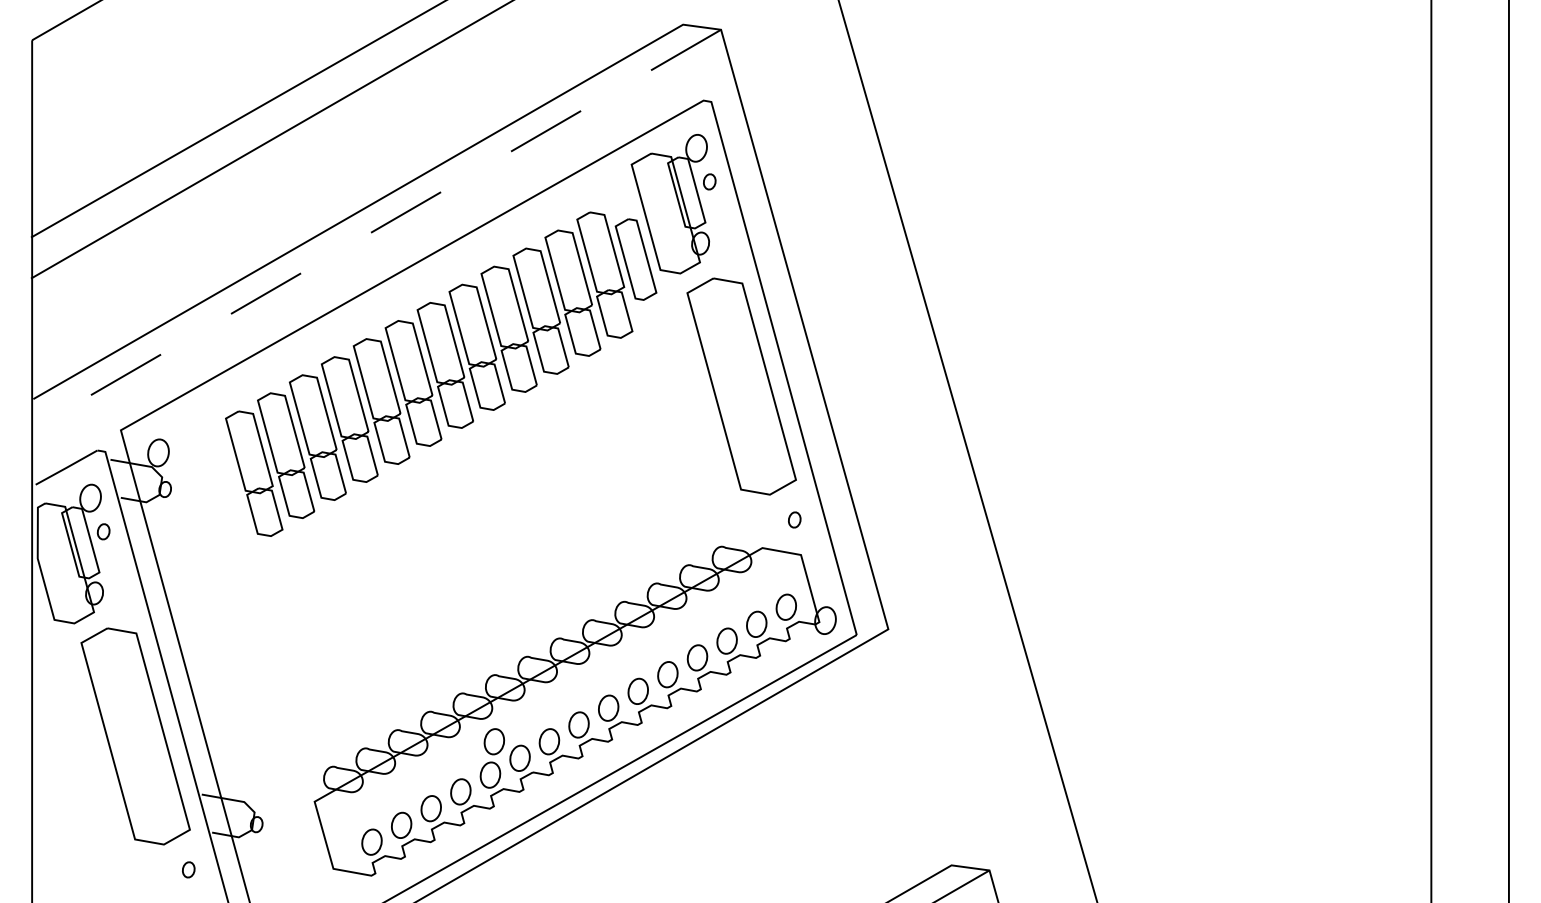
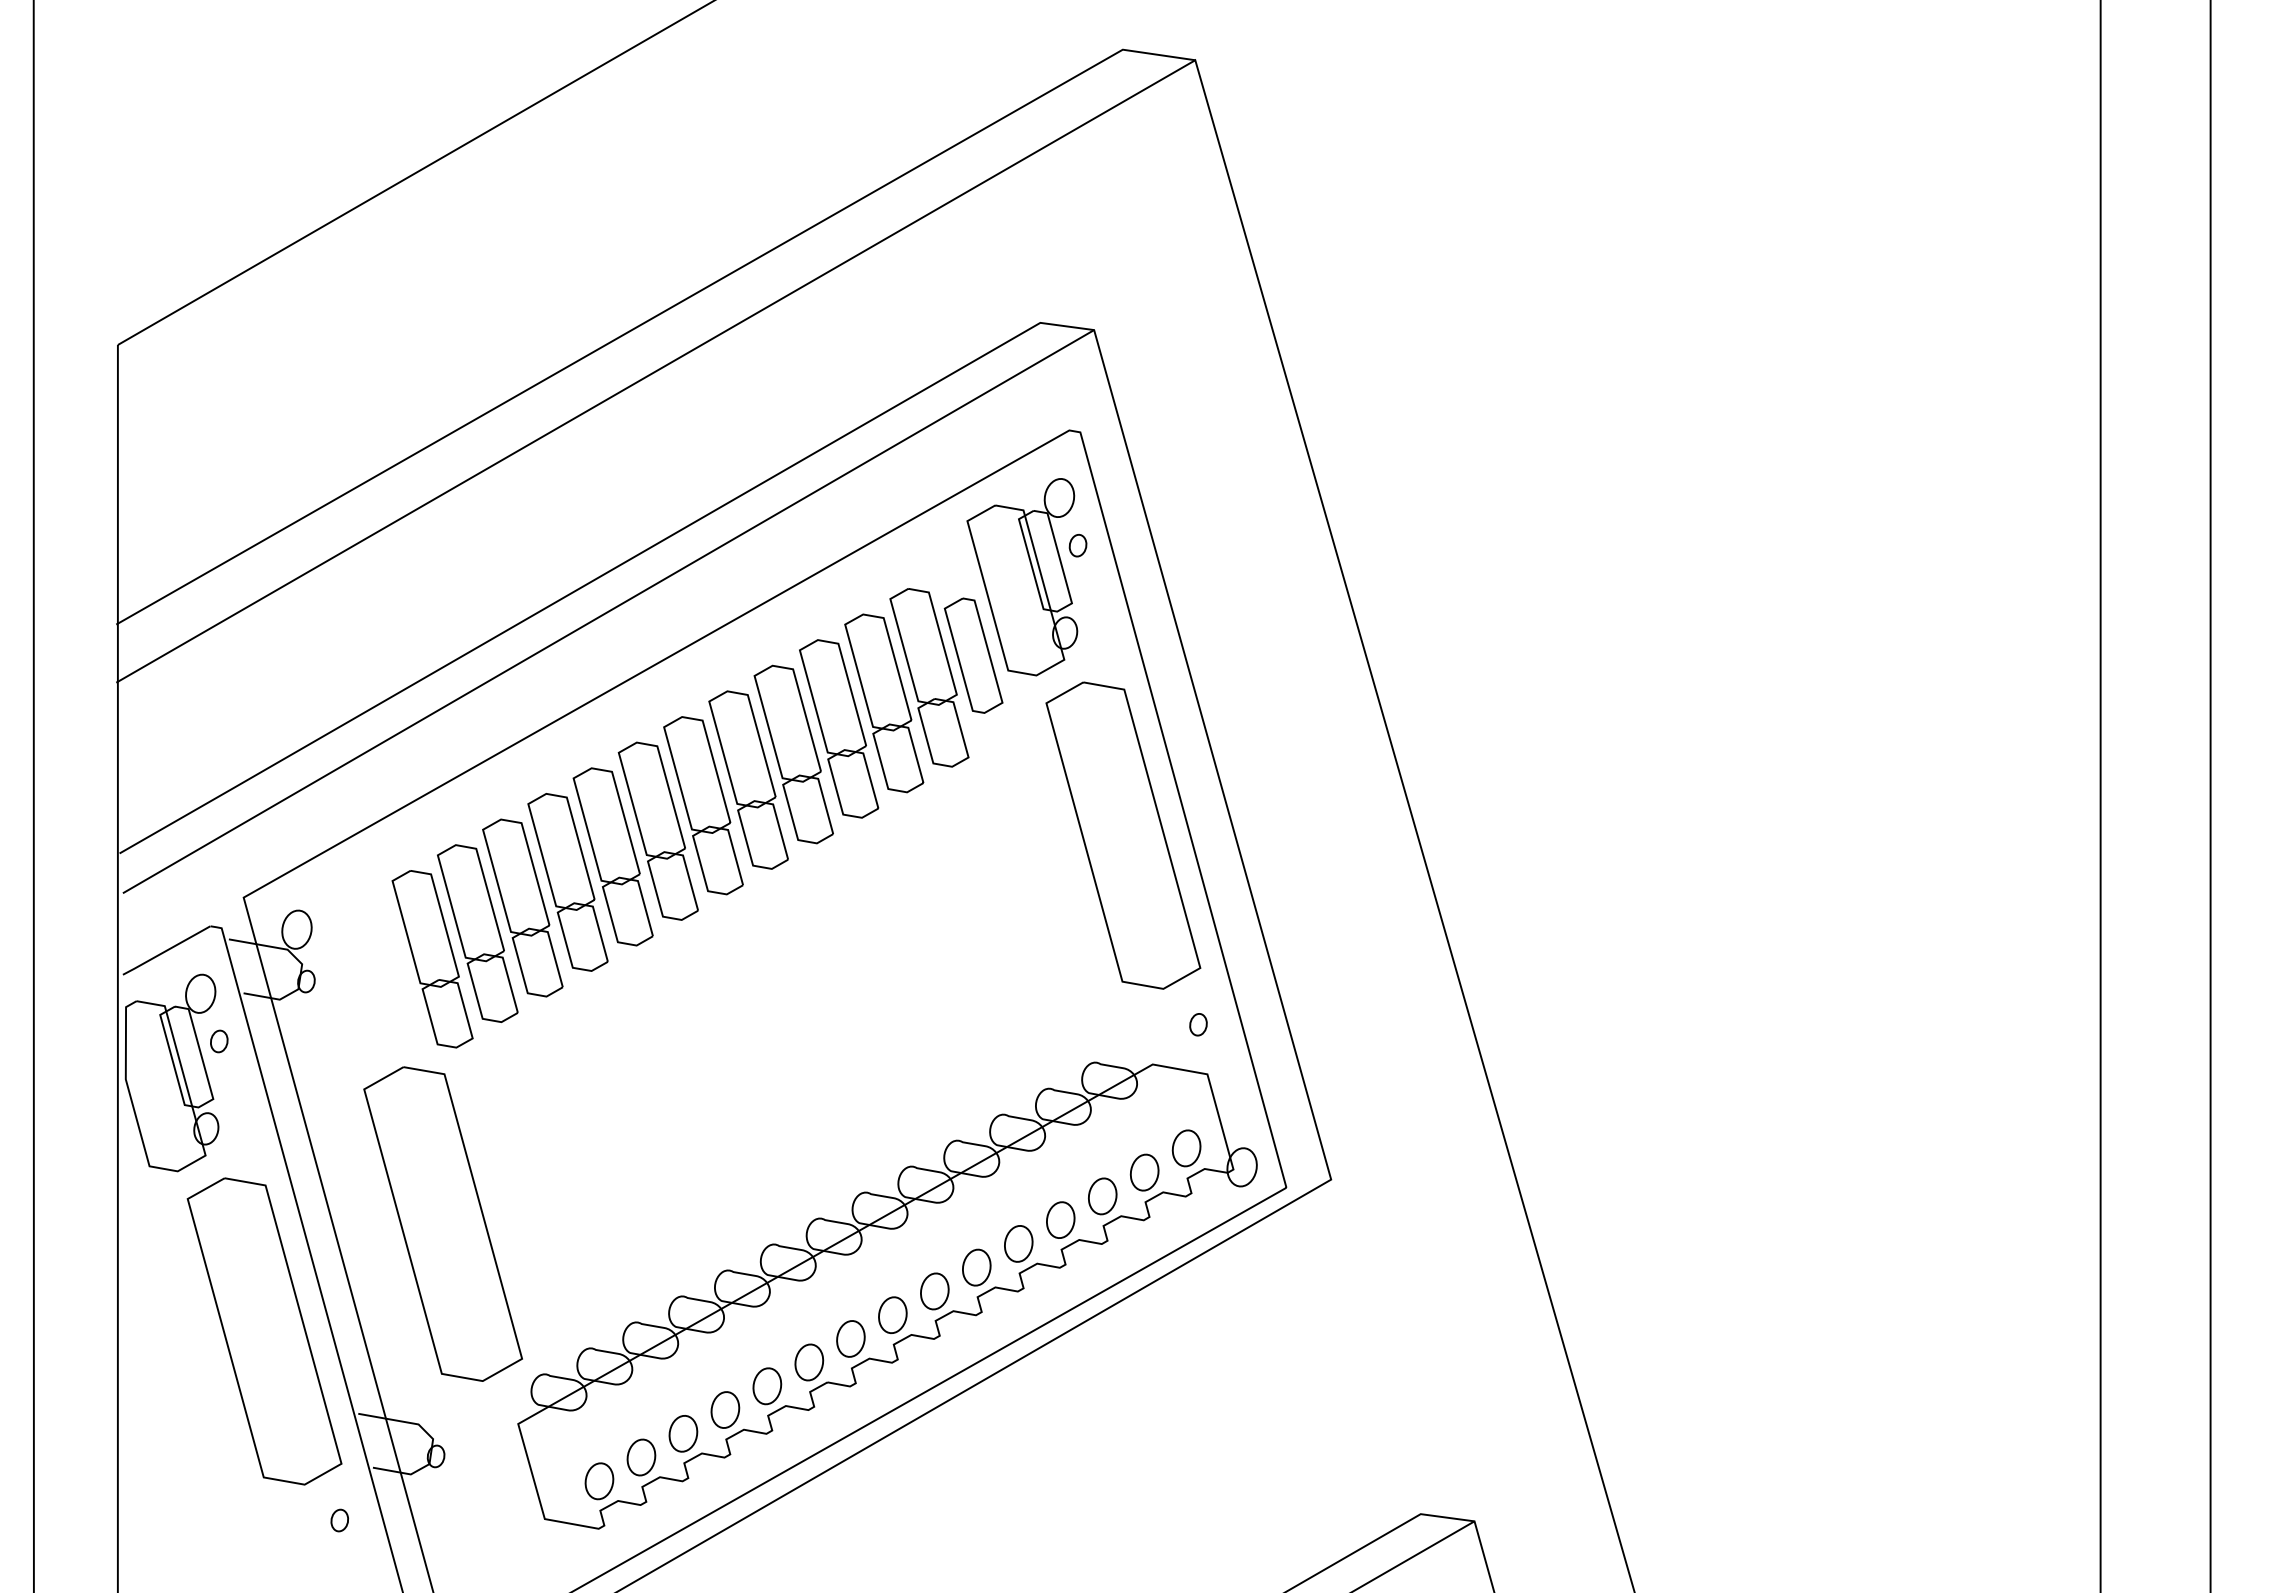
line: (378, 228) -> (608, 611), dashed -> solid
part: (261, 660) -> (442, 1223), added
part: (494, 741) -> (772, 1338), removed

